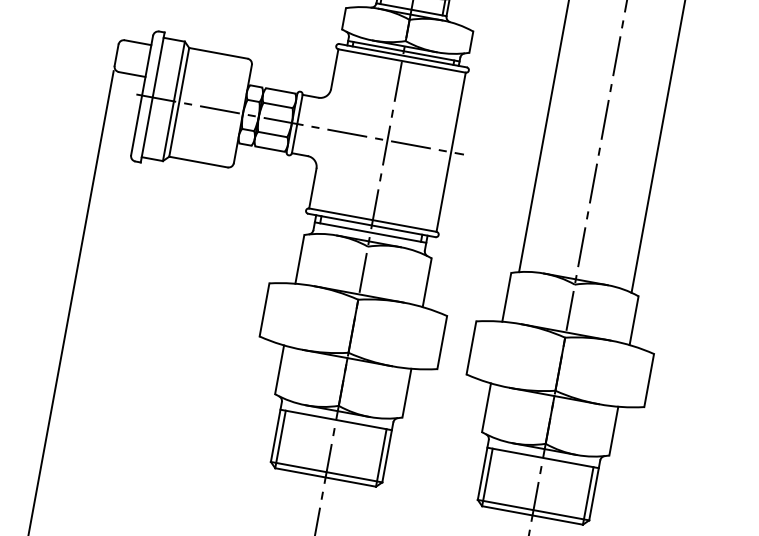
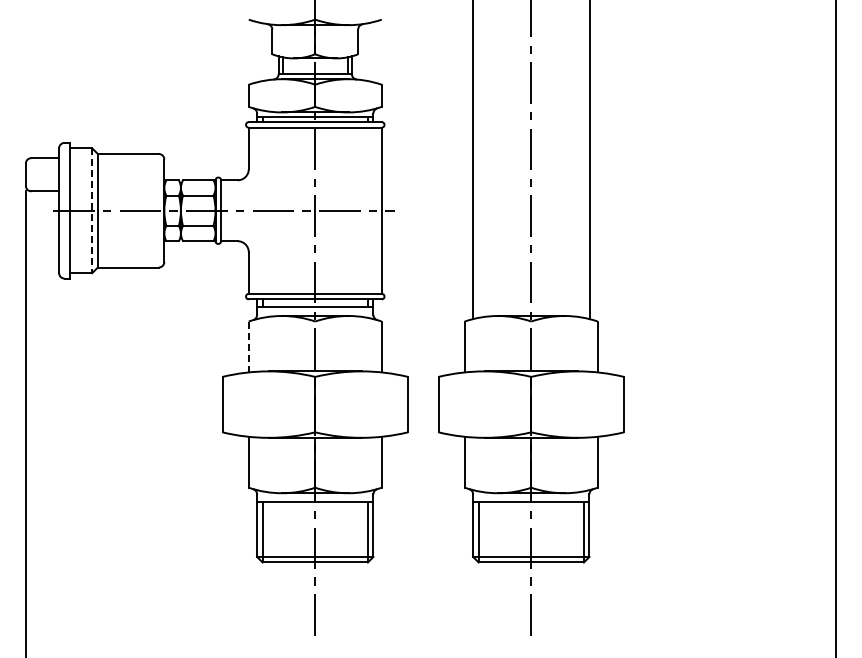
line: (173, 102) -> (92, 211), solid -> dashed
line: (299, 259) -> (248, 347), solid -> dashed

